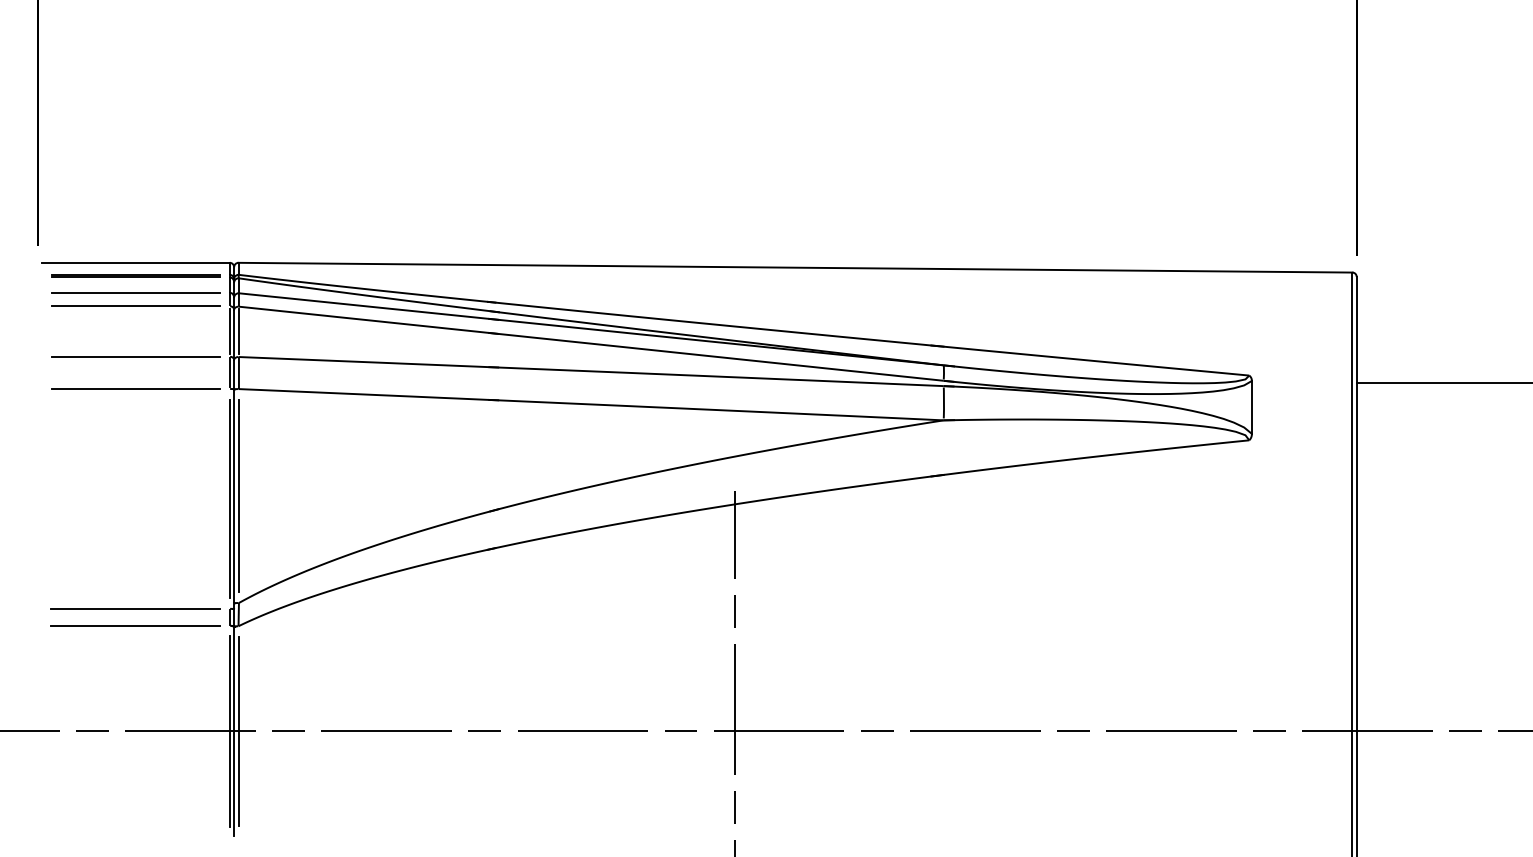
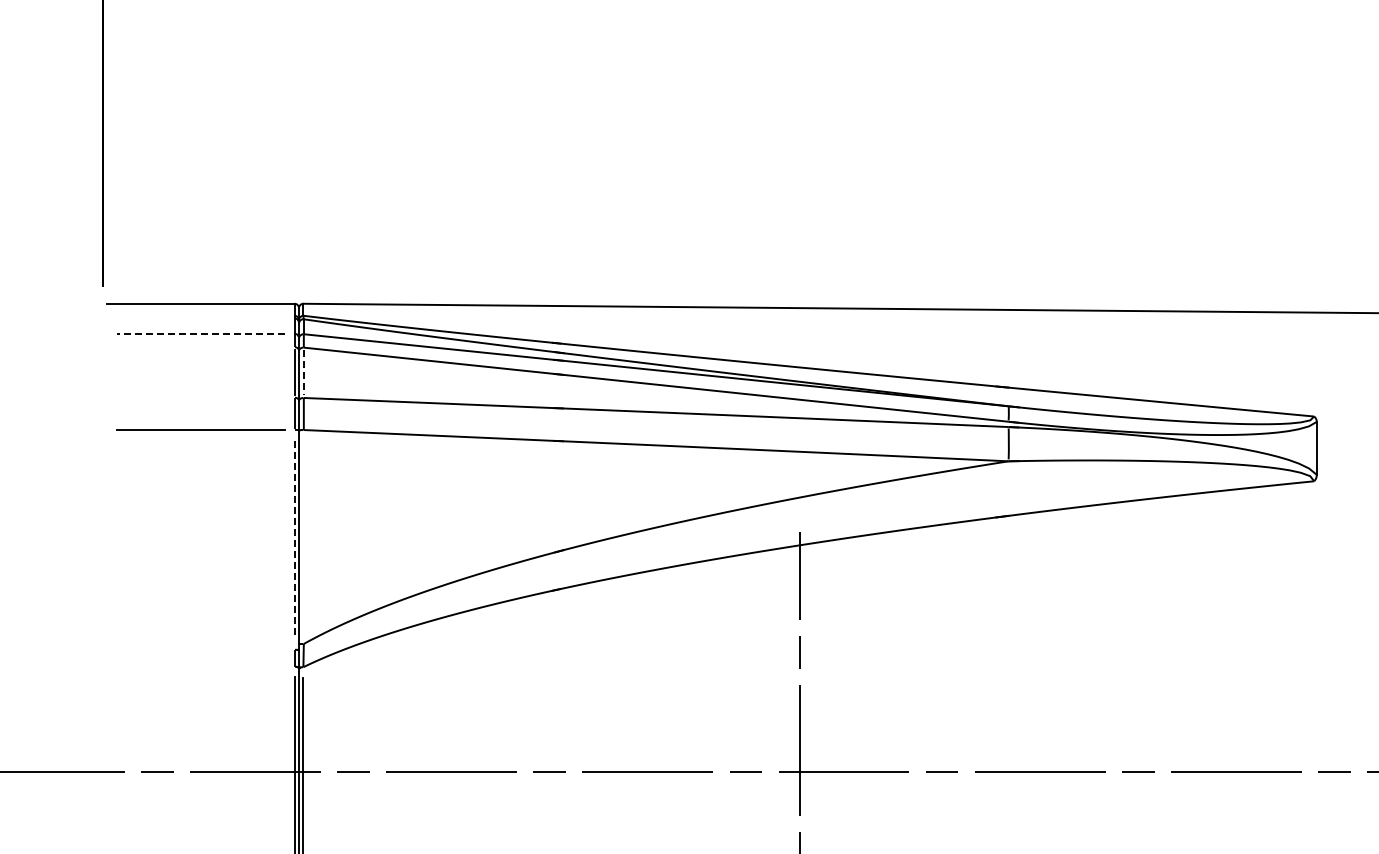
line: (135, 275) -> (200, 316), removed
line: (135, 292) -> (200, 333), solid -> dashed
line: (135, 306) -> (200, 347), removed
line: (238, 331) -> (303, 372), solid -> dashed
line: (135, 356) -> (200, 397), removed
line: (238, 495) -> (303, 536), removed
line: (229, 498) -> (294, 539), solid -> dashed
line: (135, 608) -> (200, 649), removed
line: (135, 625) -> (200, 666), removed

